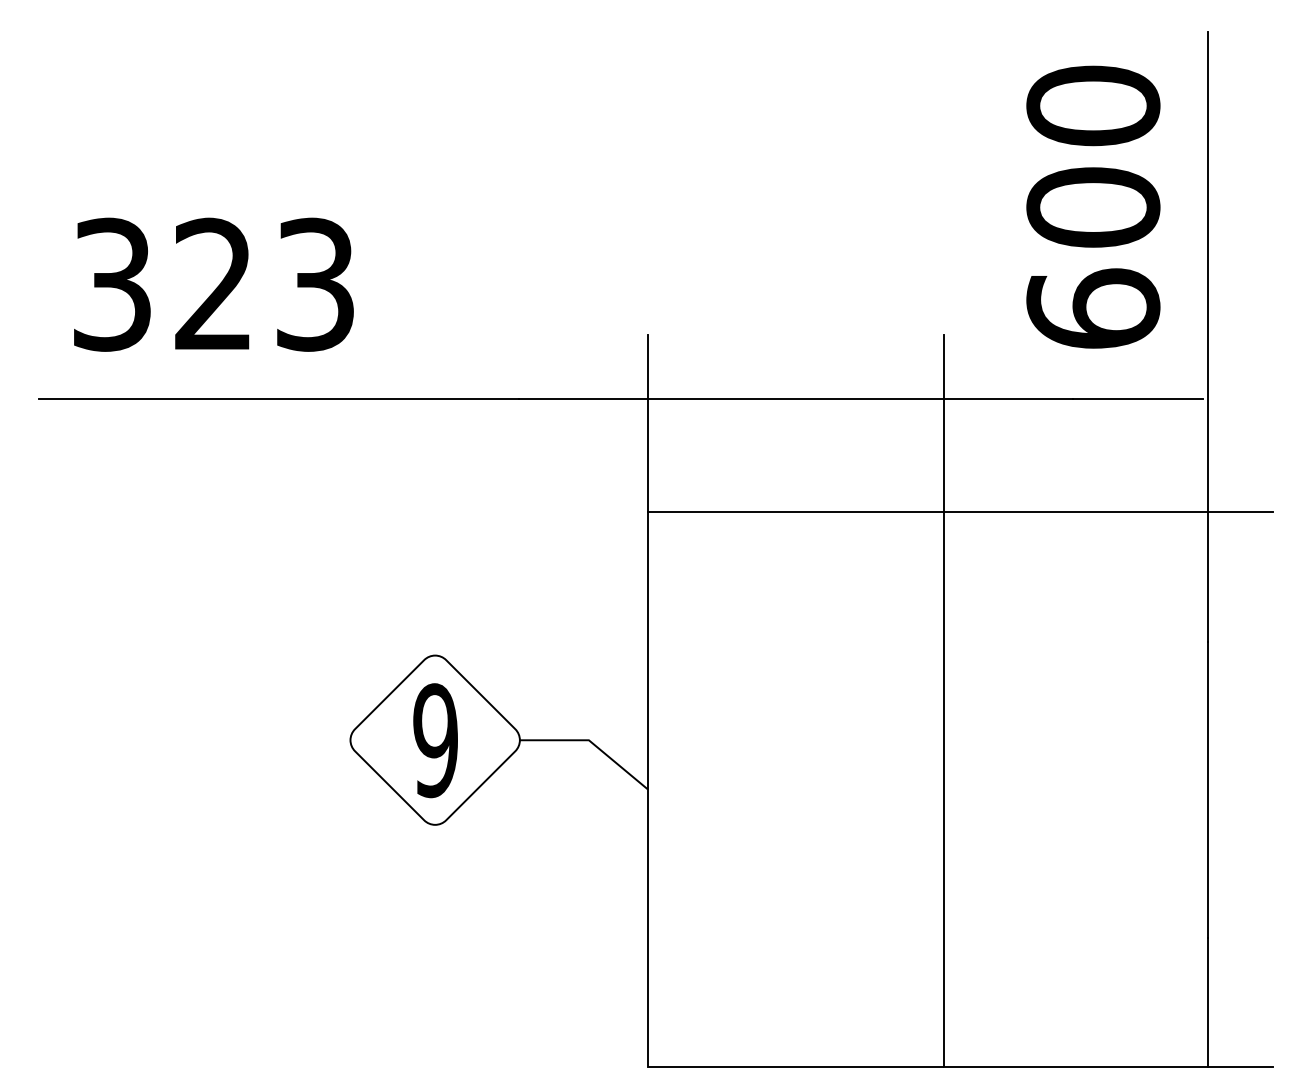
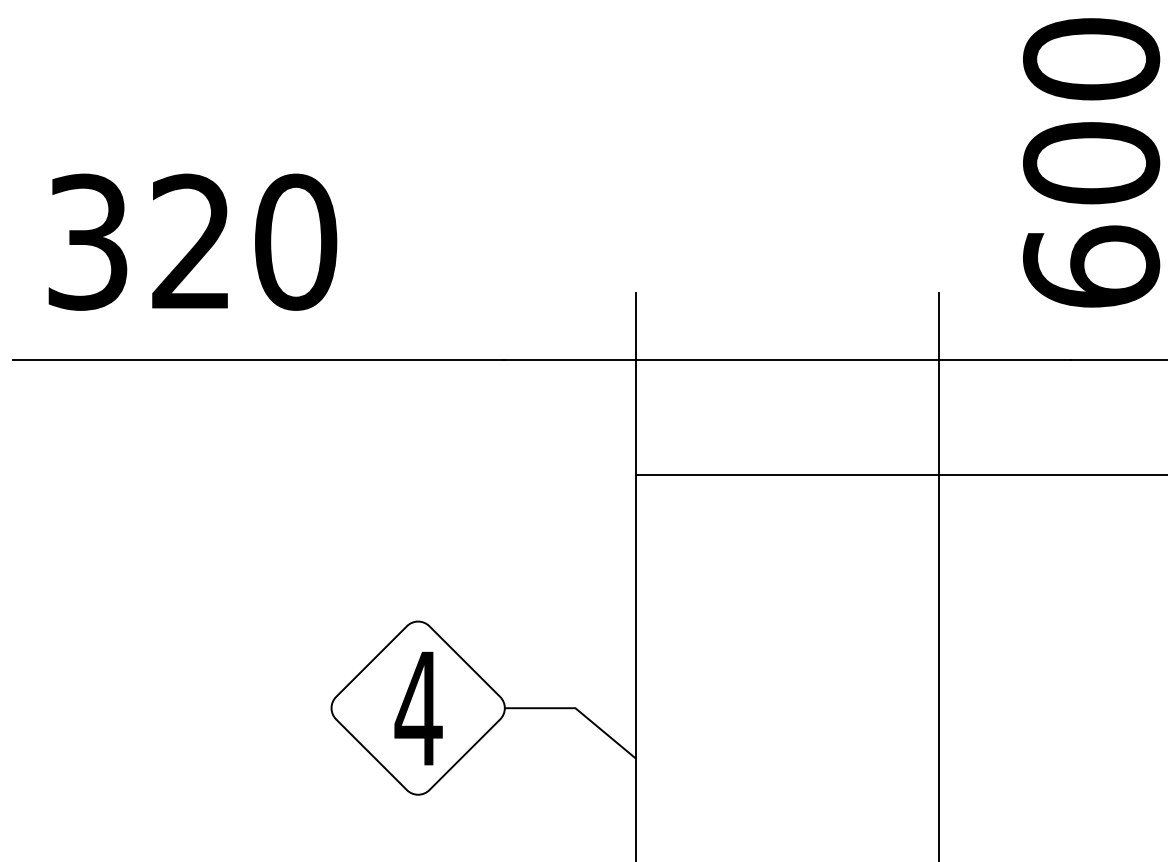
text: (315, 284) -> (295, 241), 323 -> 320
text: (435, 740) -> (418, 708), 9 -> 4

